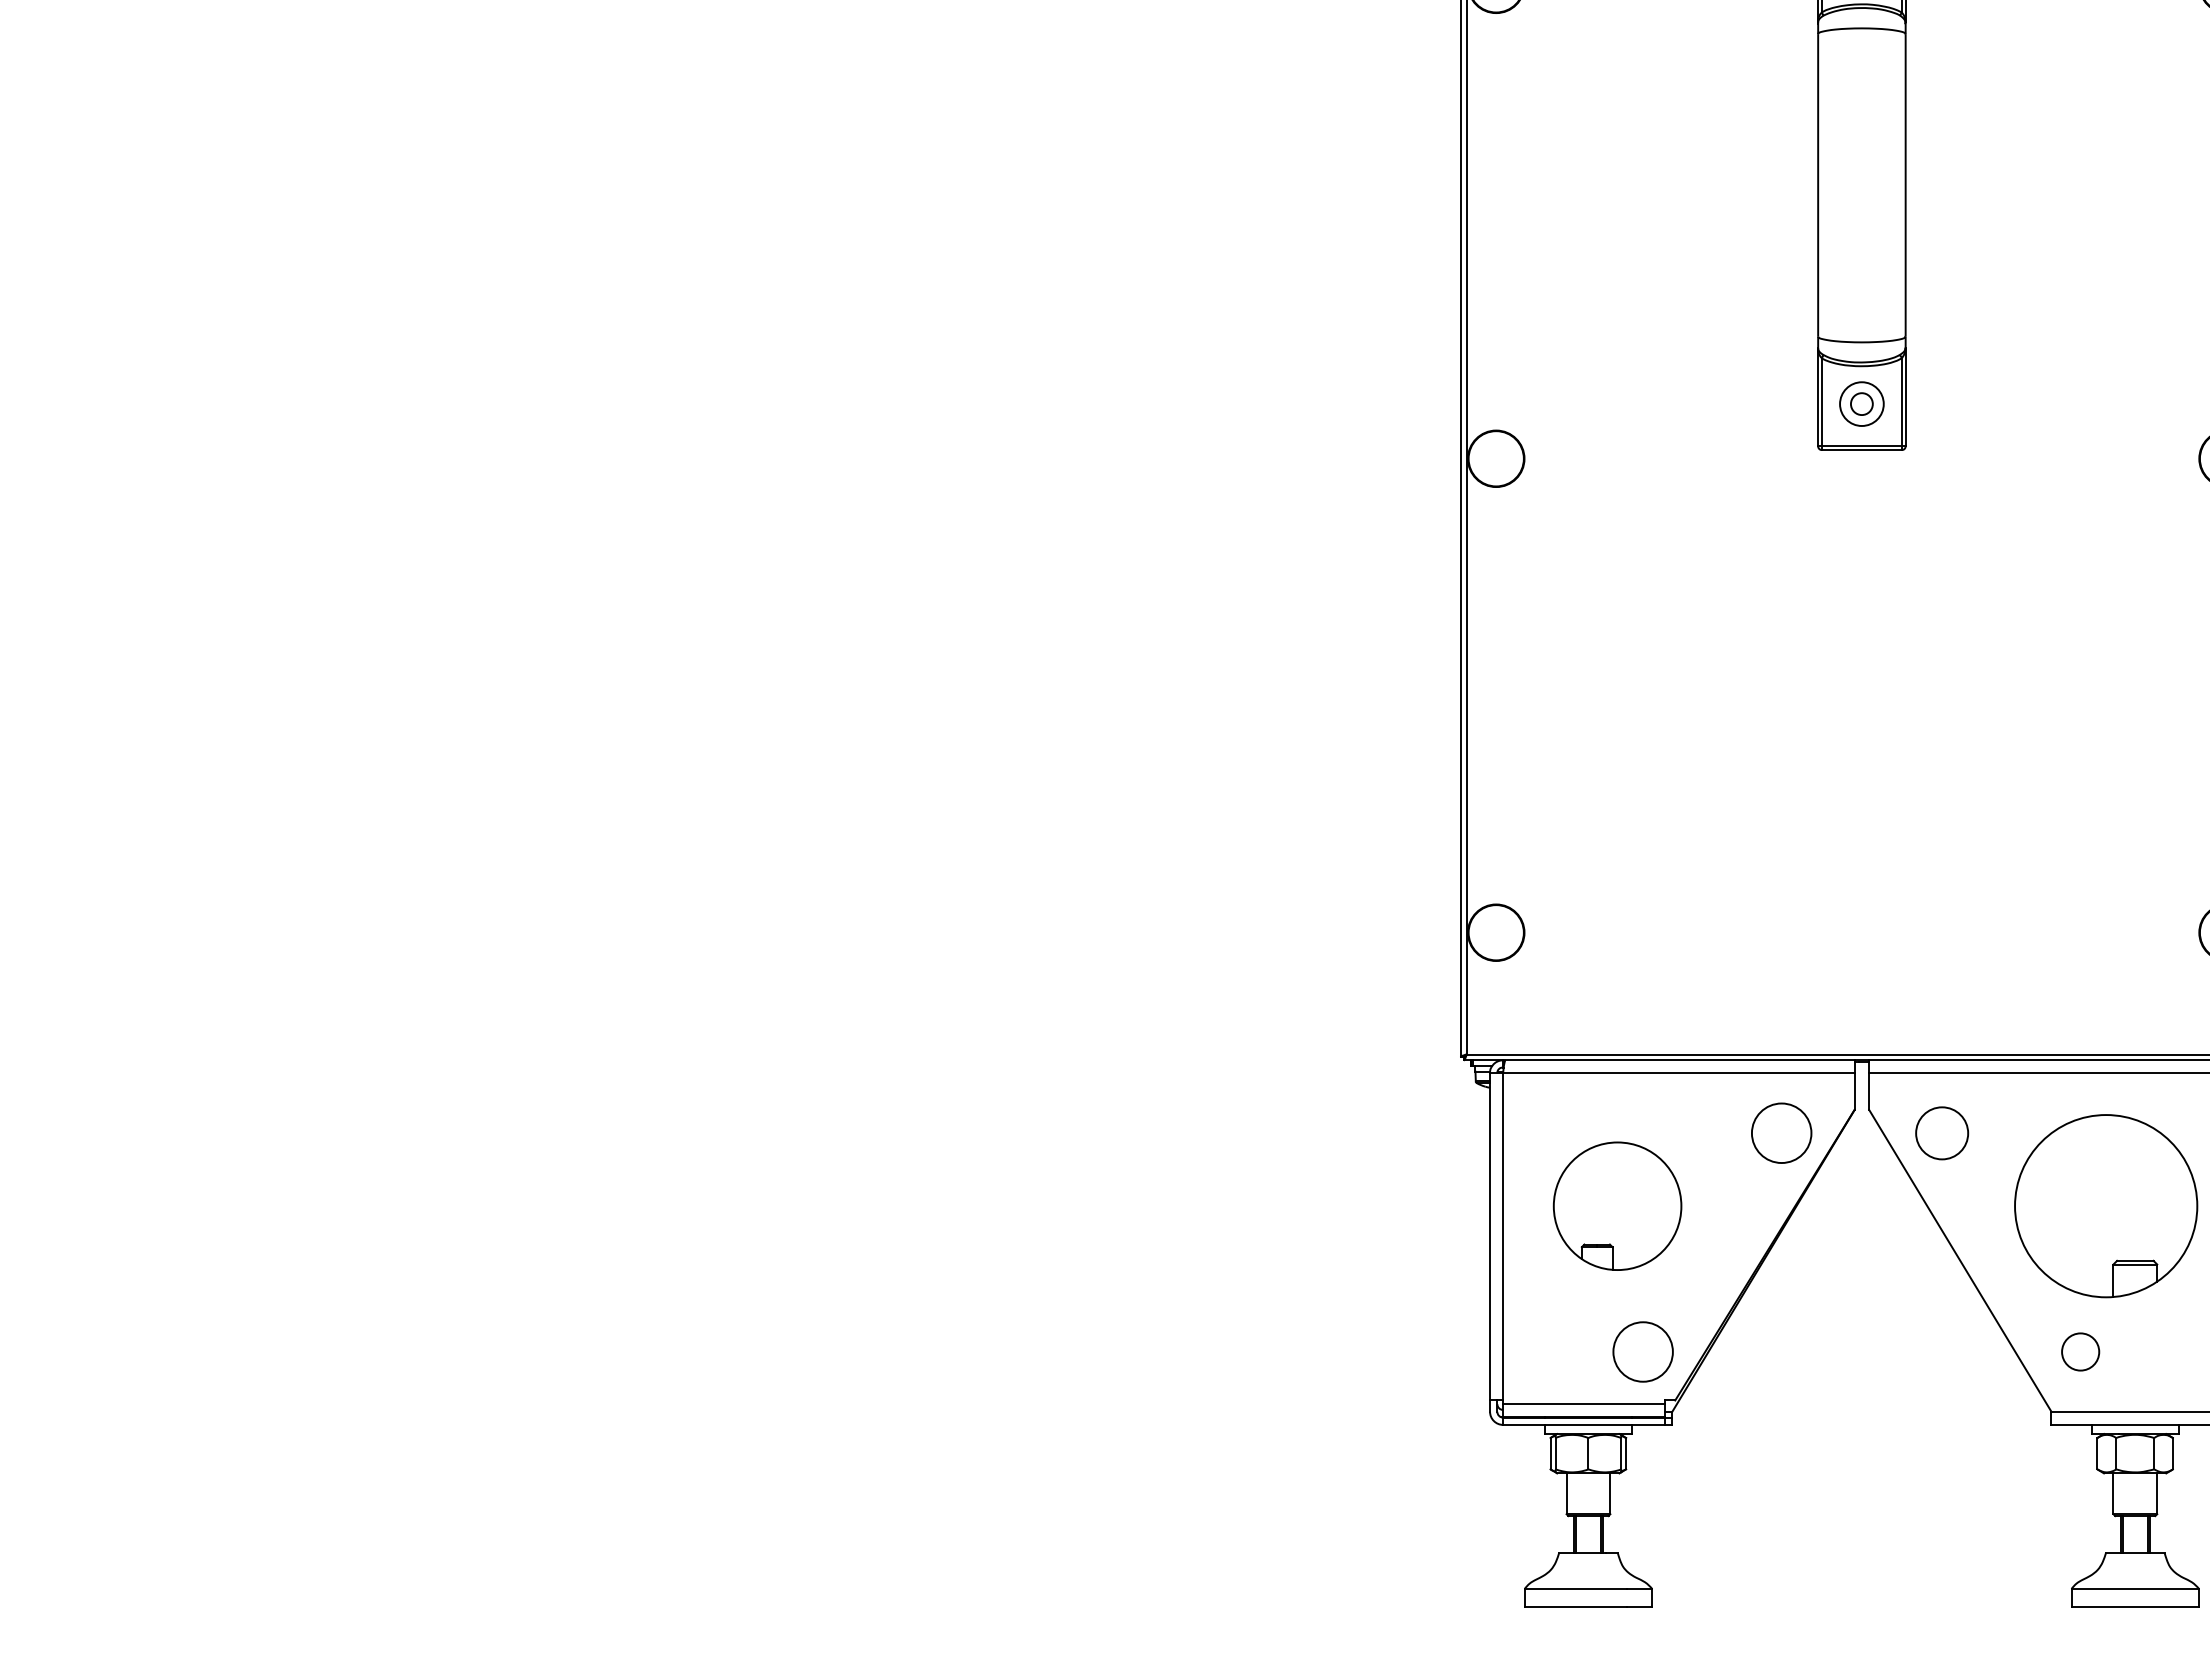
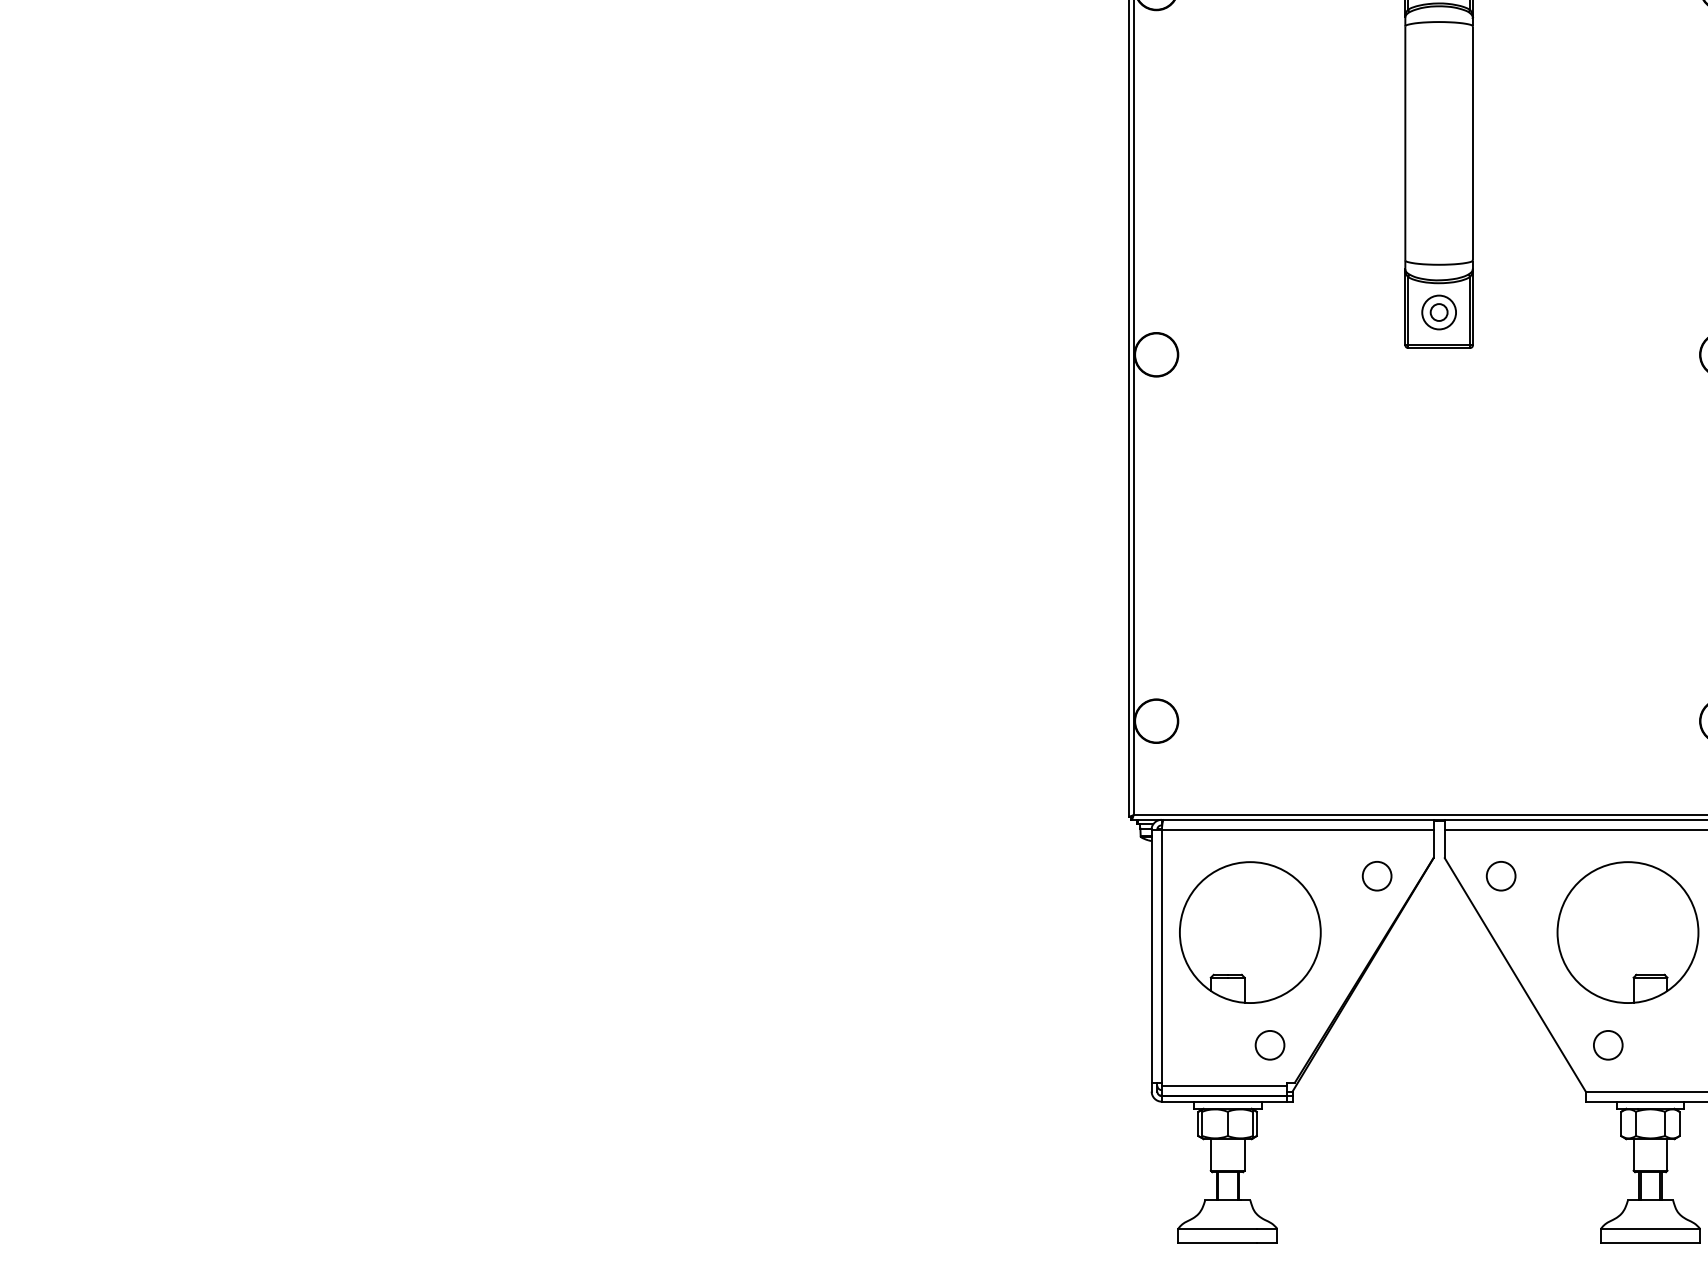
circle: (1781, 1132) -> (1377, 875), size x0.62
circle: (1941, 1132) -> (1500, 875), size x0.71
part: (1617, 1206) -> (1250, 932), size x1.43
circle: (1642, 1351) -> (1269, 1044), size x0.62

